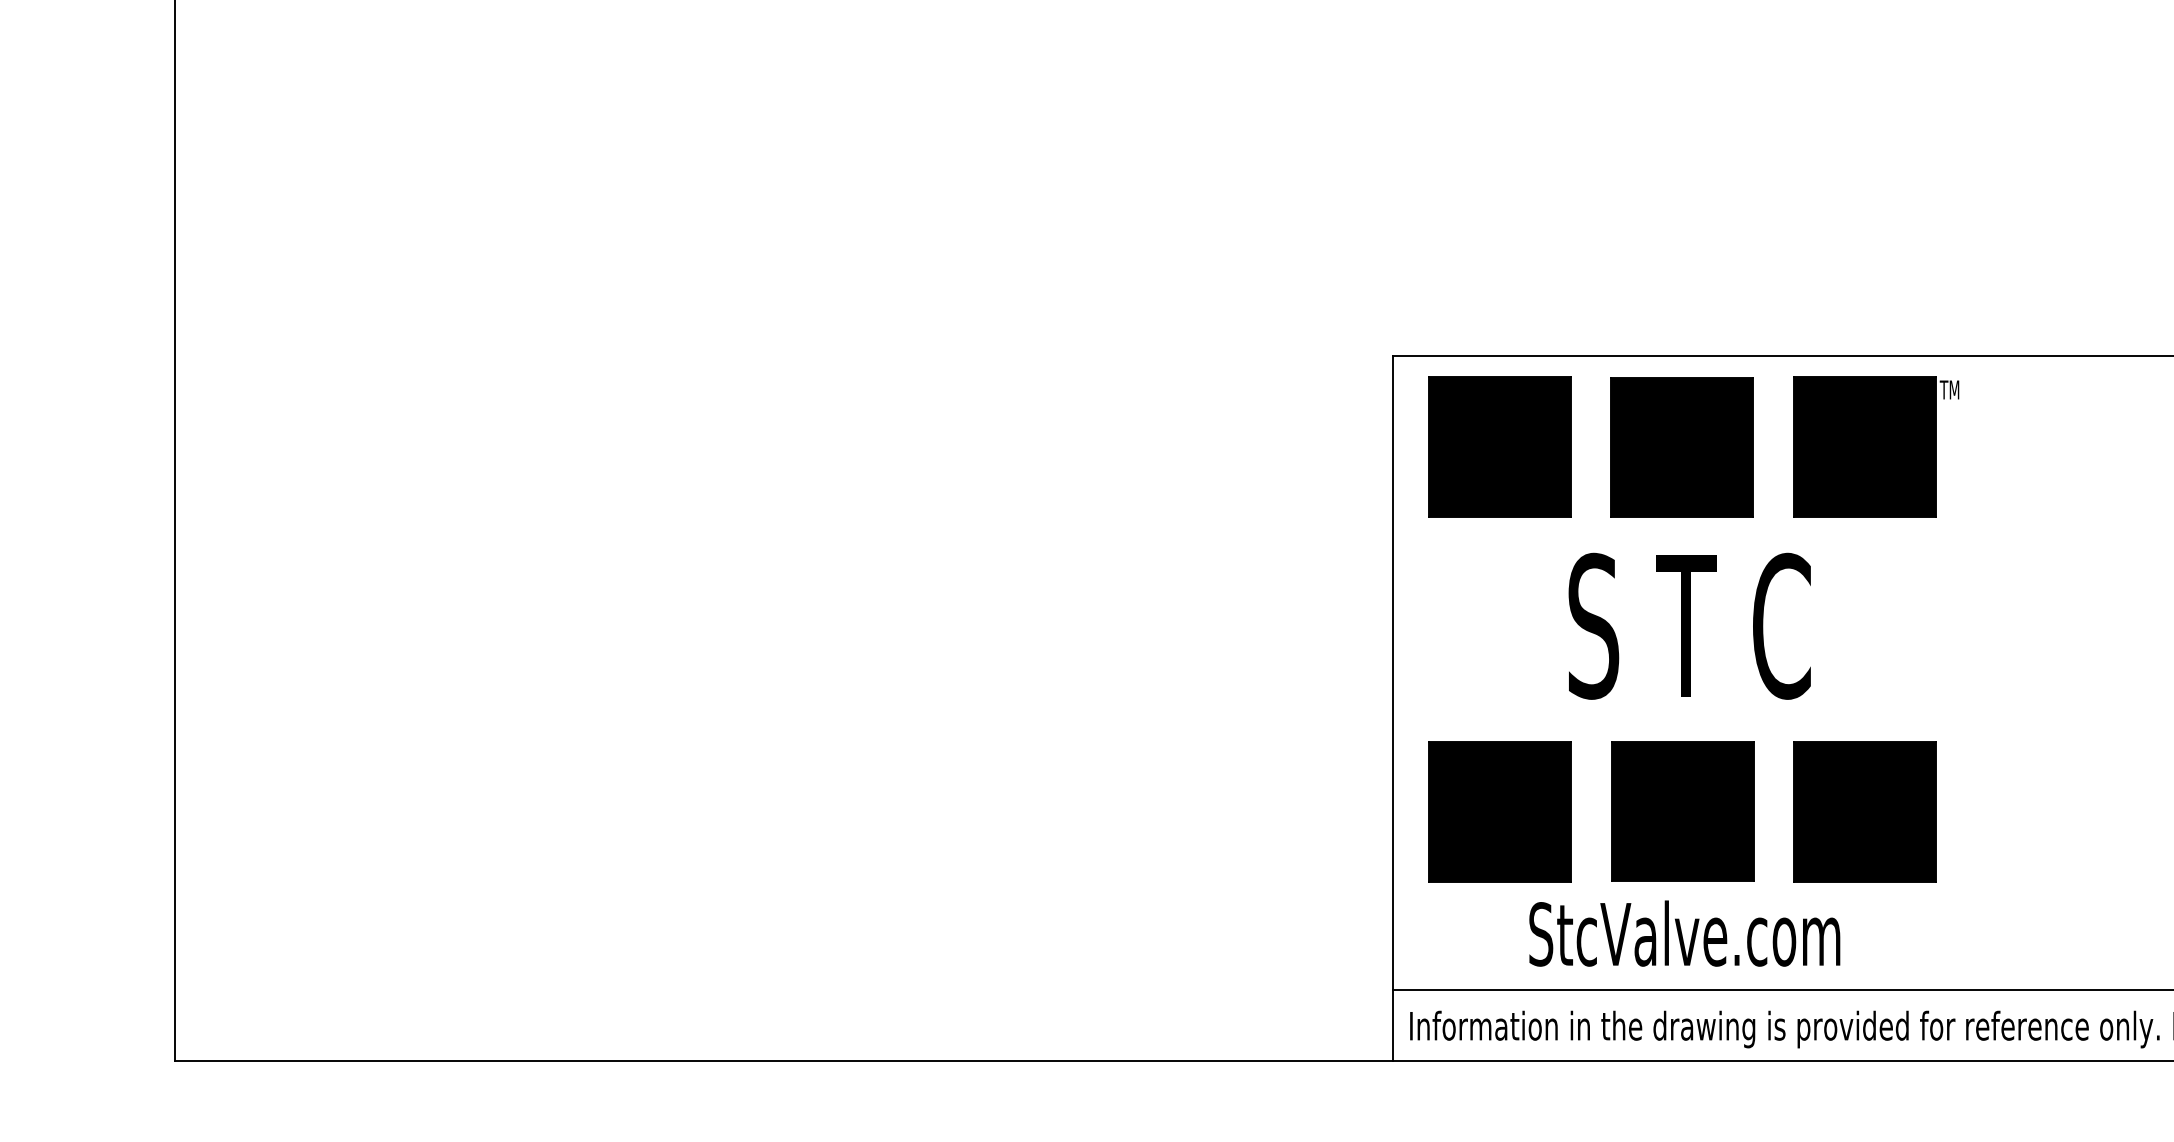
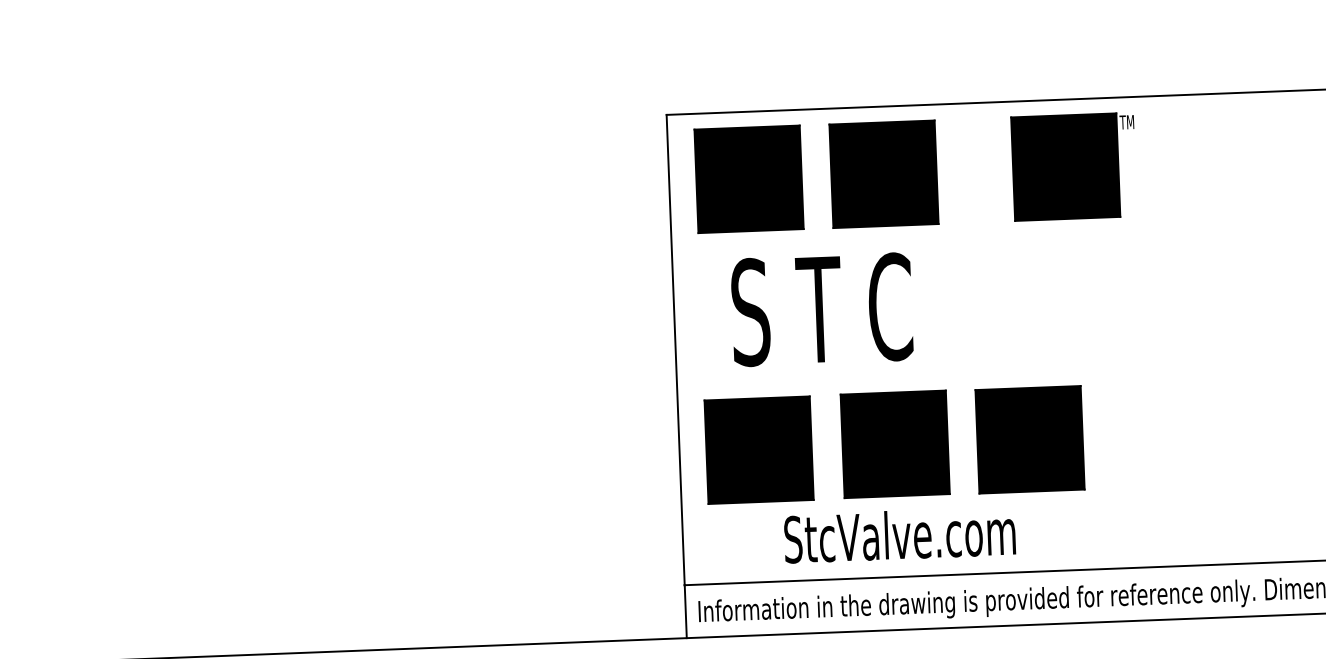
part: (1876, 446) -> (1074, 166), moved
text: (1689, 625) -> (821, 309), moved

